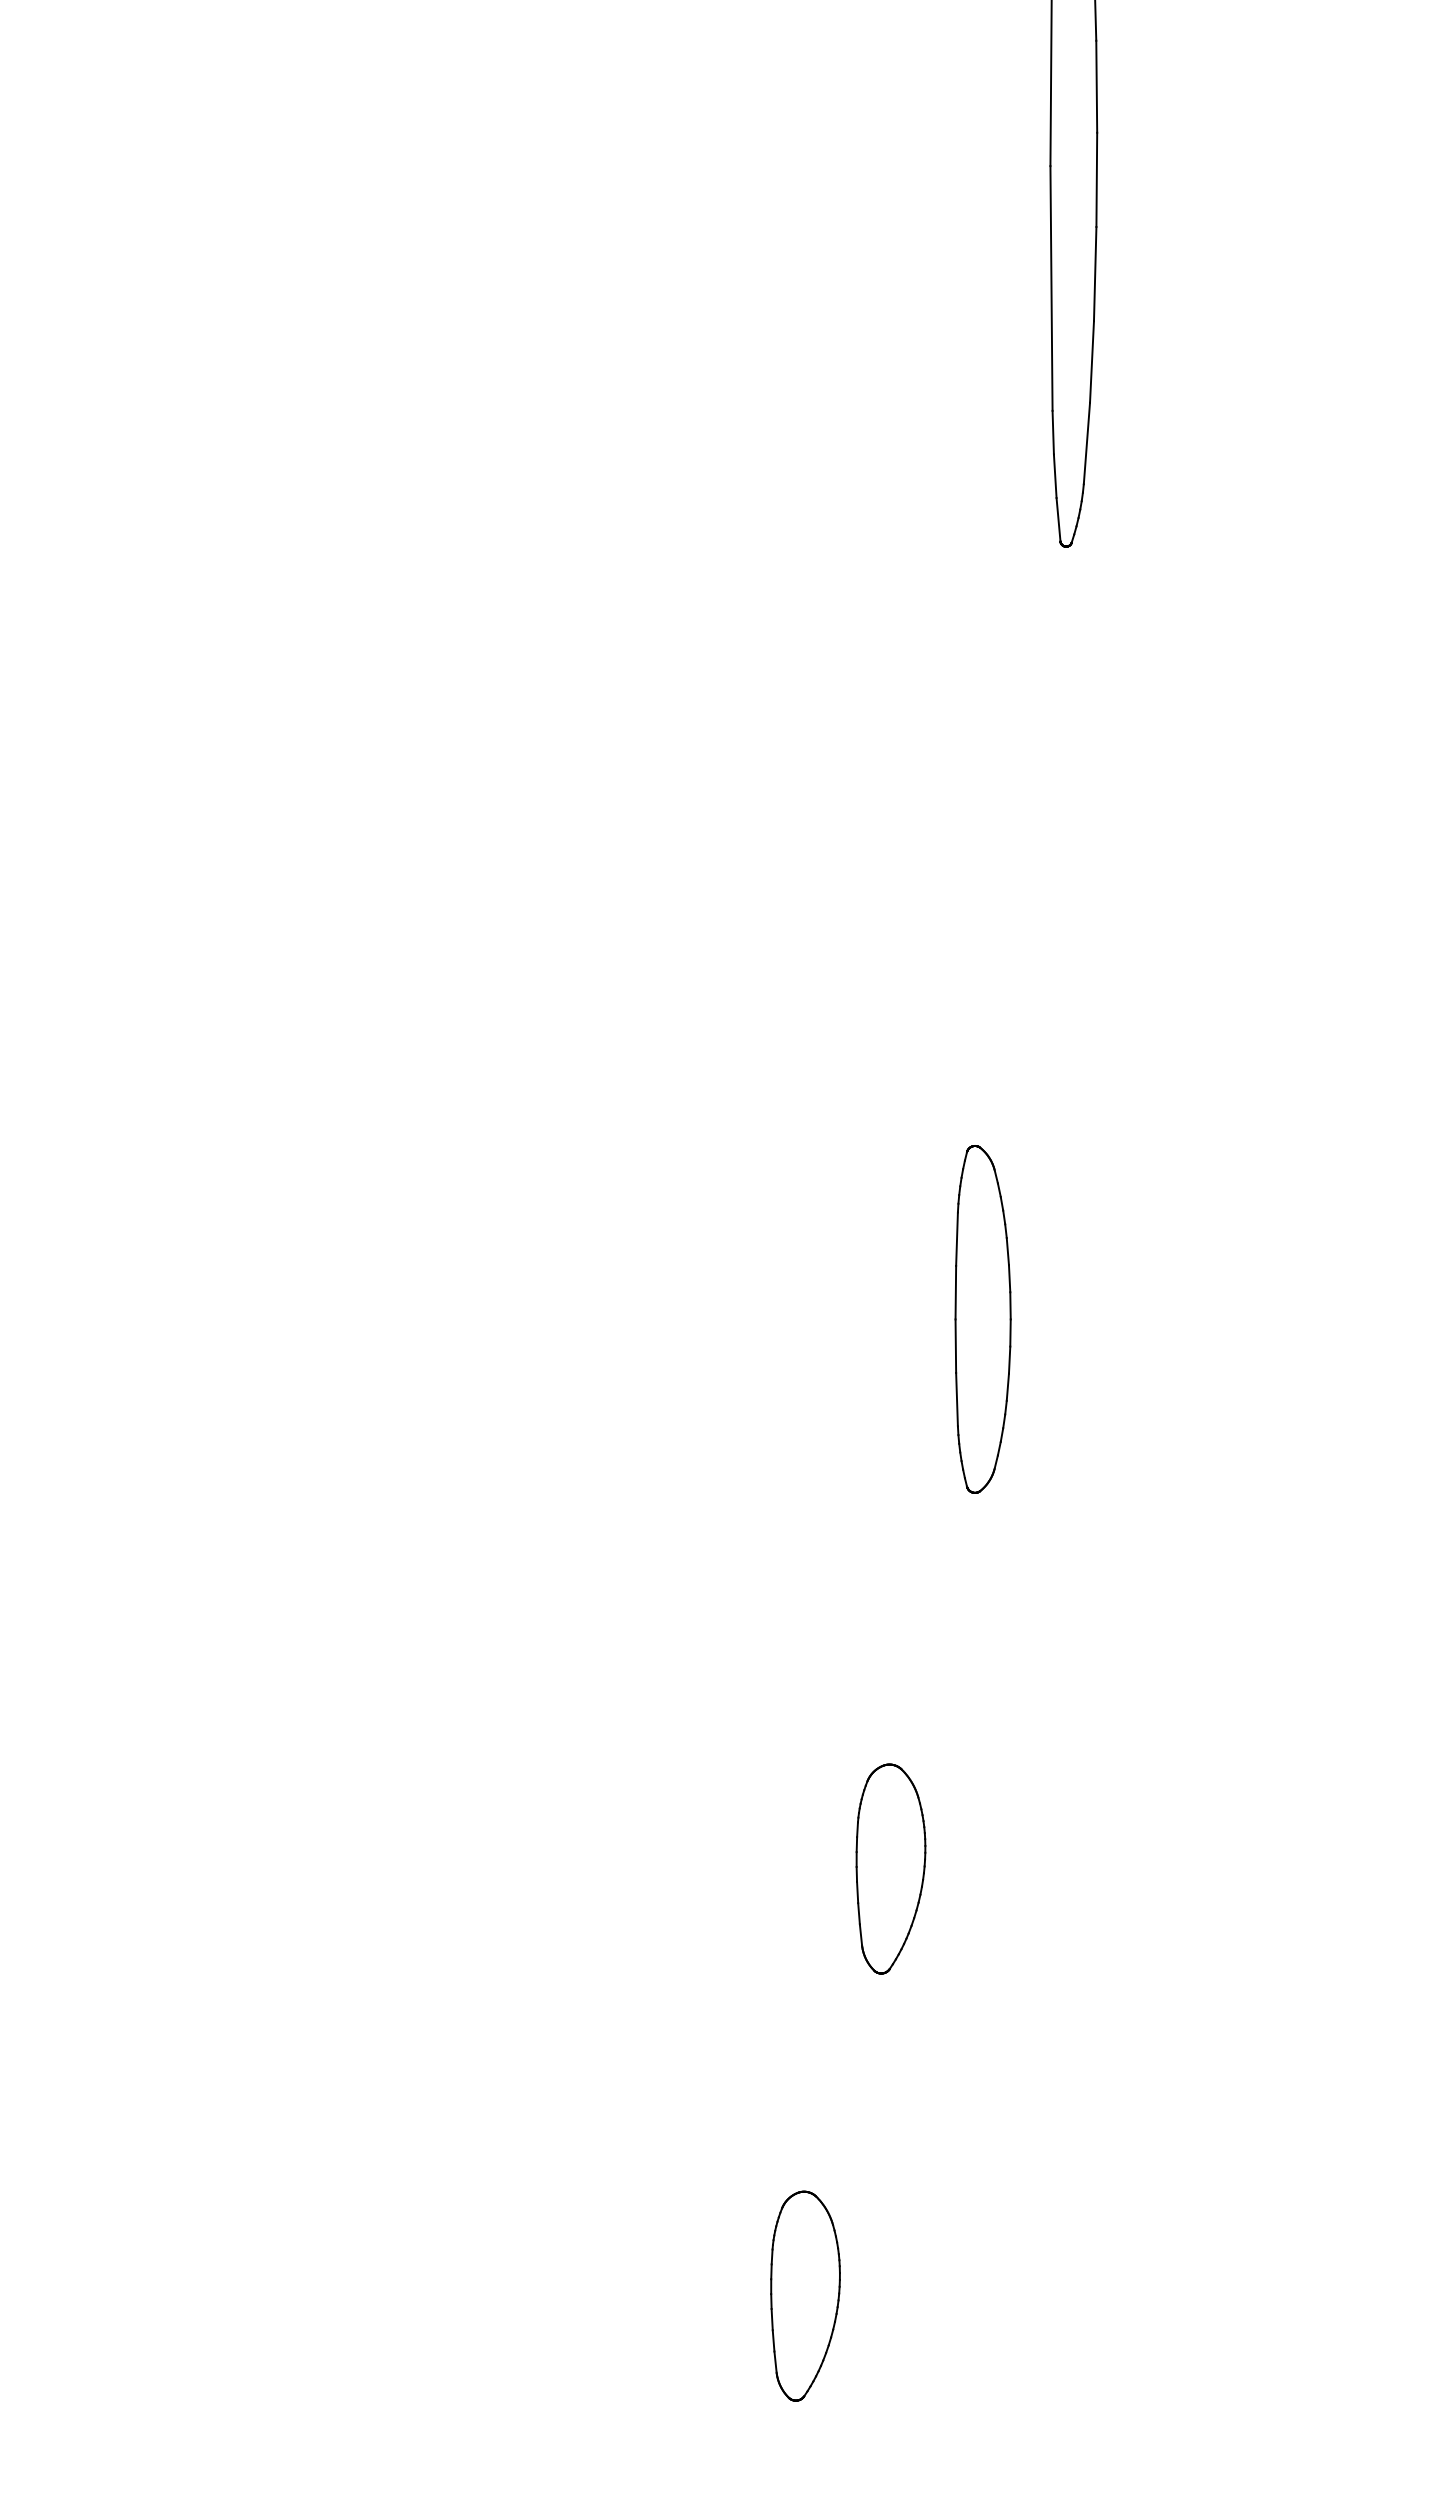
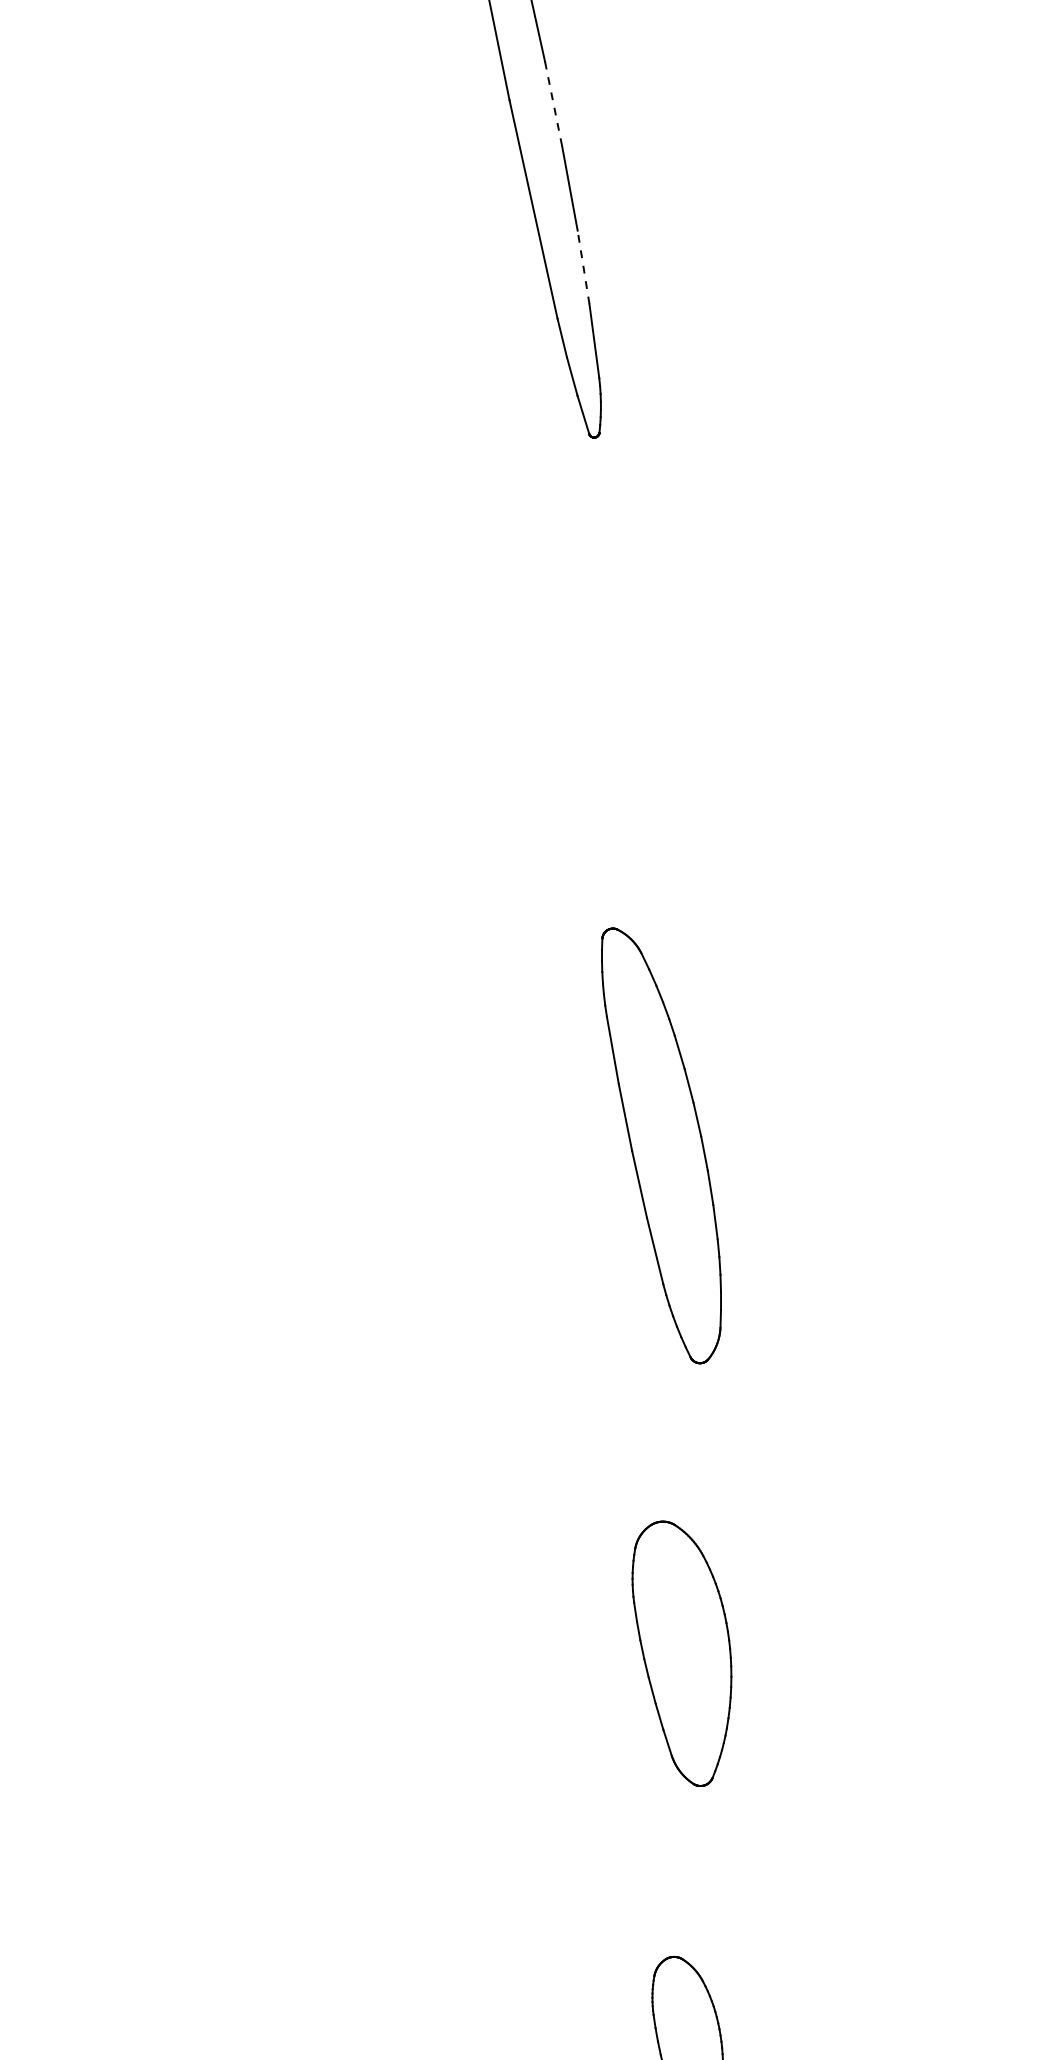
line: (1096, 179) -> (553, 103), solid -> dashed
line: (1092, 362) -> (584, 267), solid -> dashed
part: (982, 1319) -> (666, 1143), size x1.4
part: (890, 1868) -> (687, 1652), size x1.4

